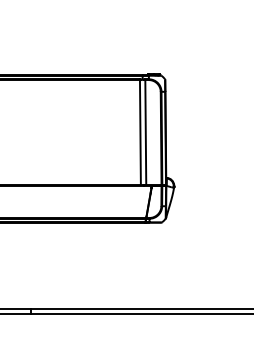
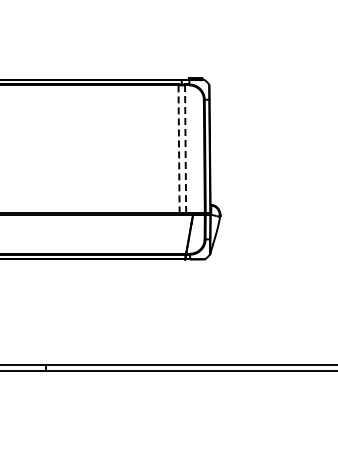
line: (140, 132) -> (179, 149), solid -> dashed
line: (145, 132) -> (185, 149), solid -> dashed

